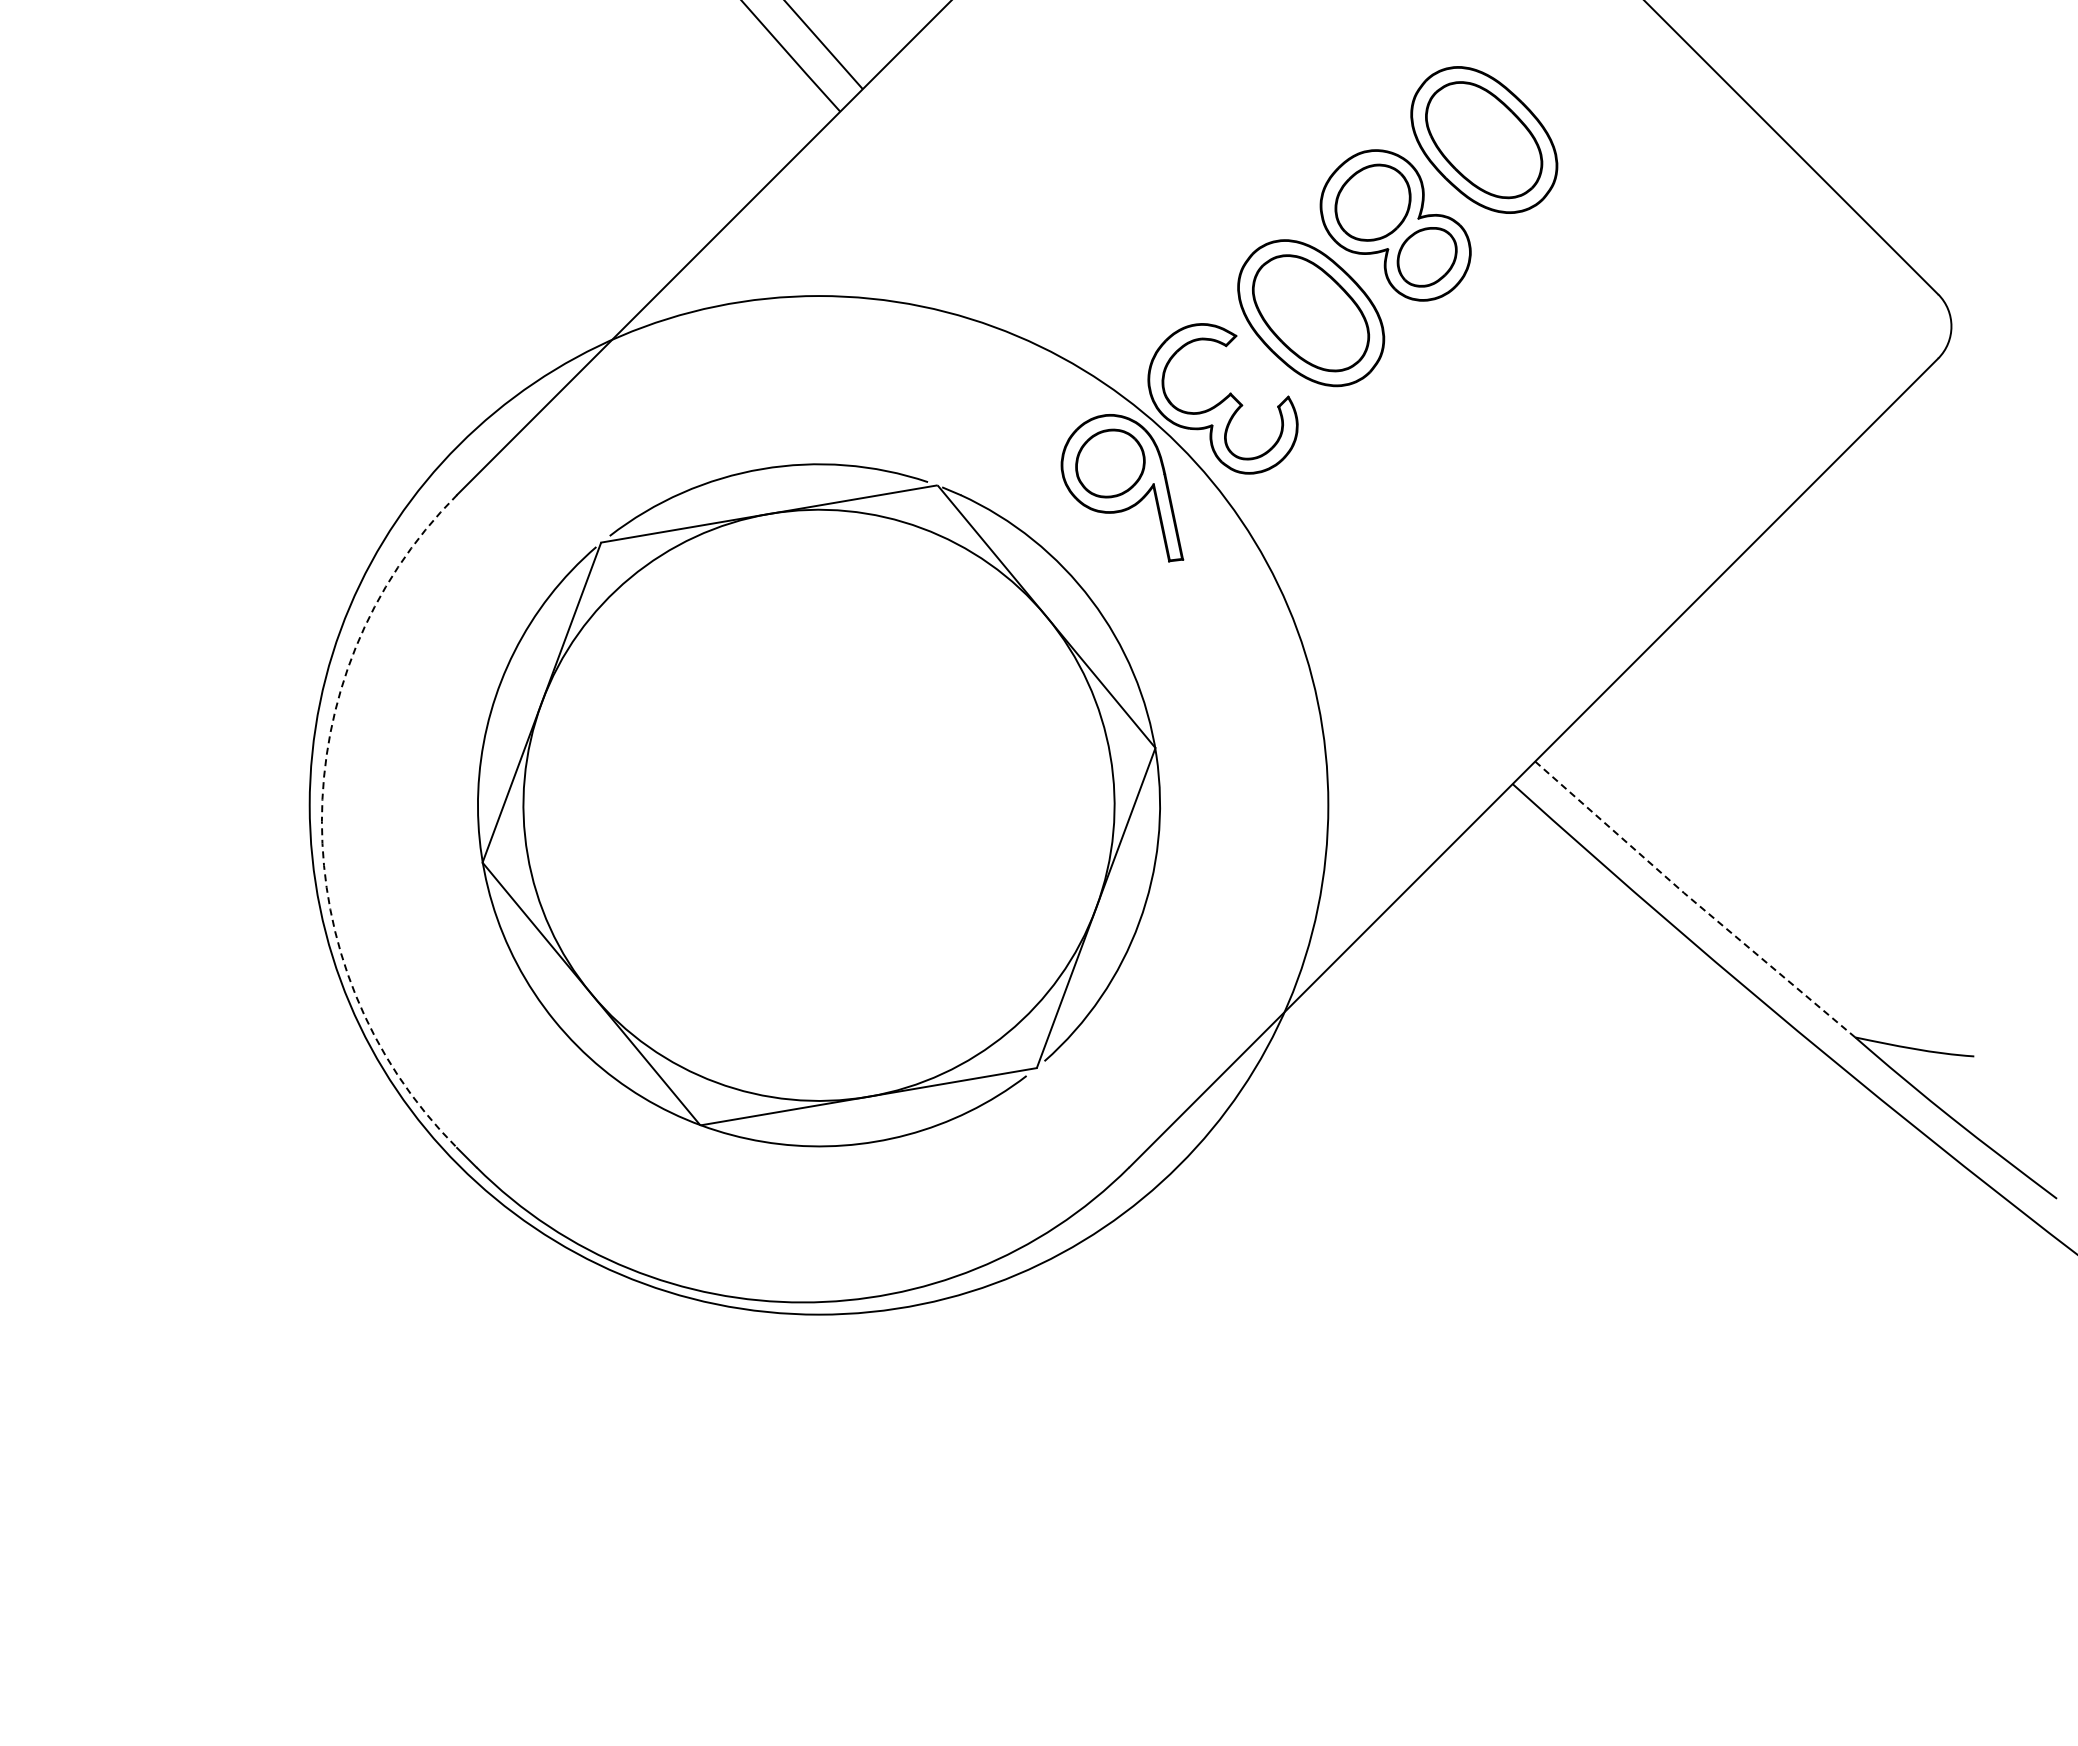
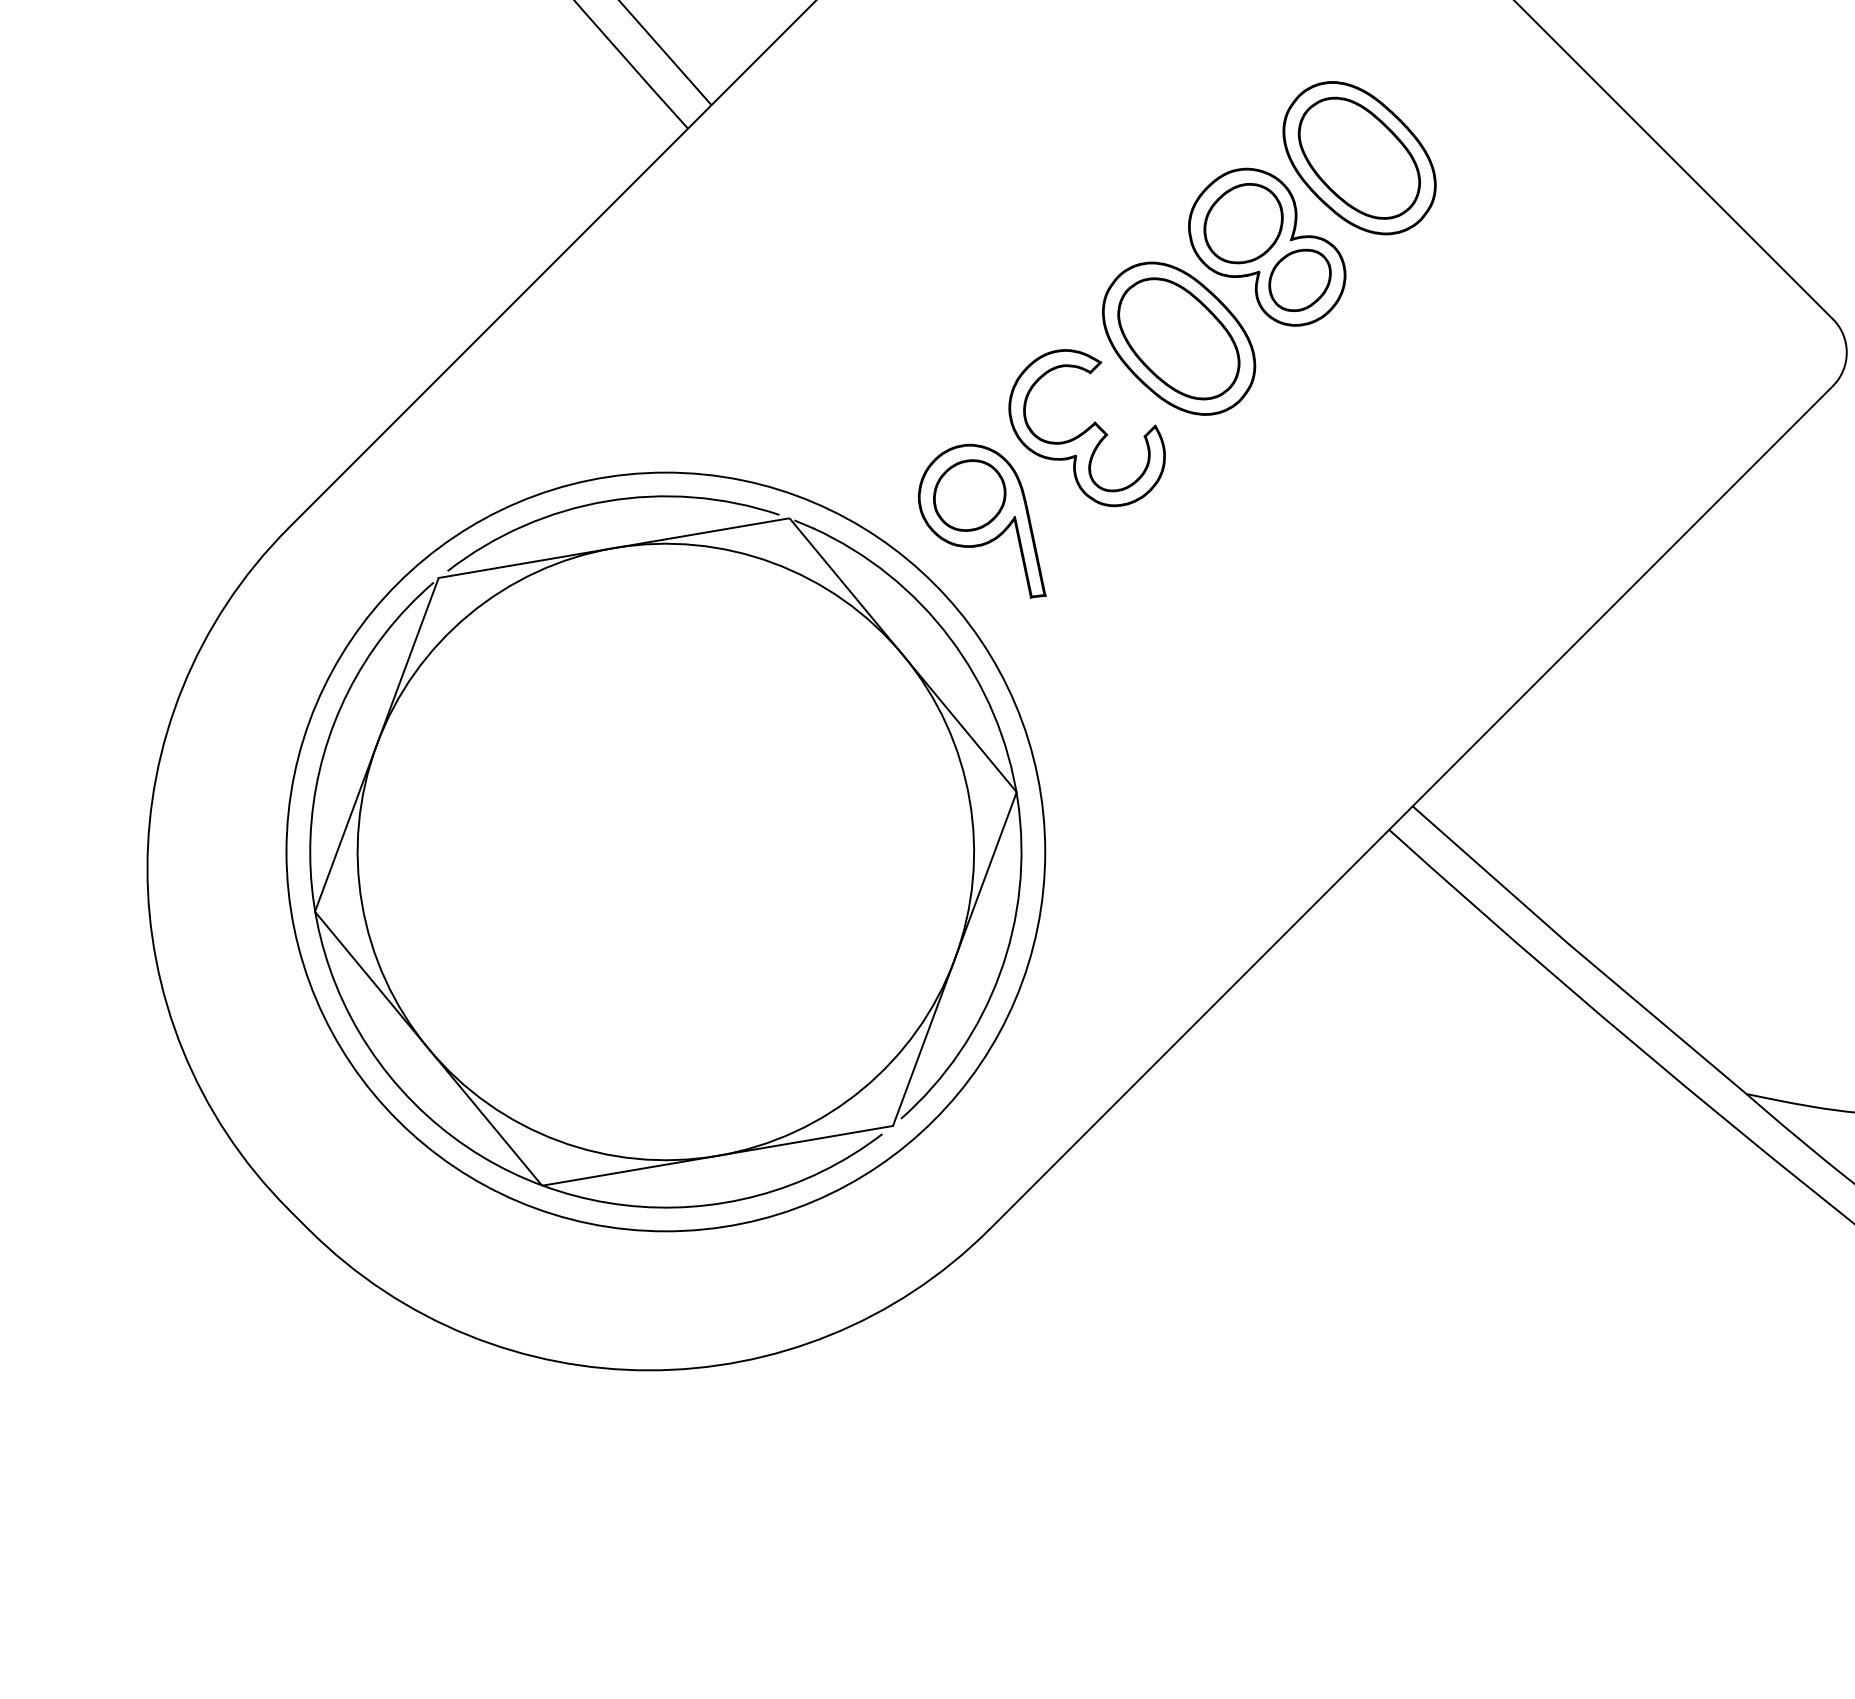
circle: (818, 805) -> (665, 852), size x0.71
arc: (321, 821) -> (147, 868), dashed -> solid
line: (1693, 901) -> (1577, 952), dashed -> solid

